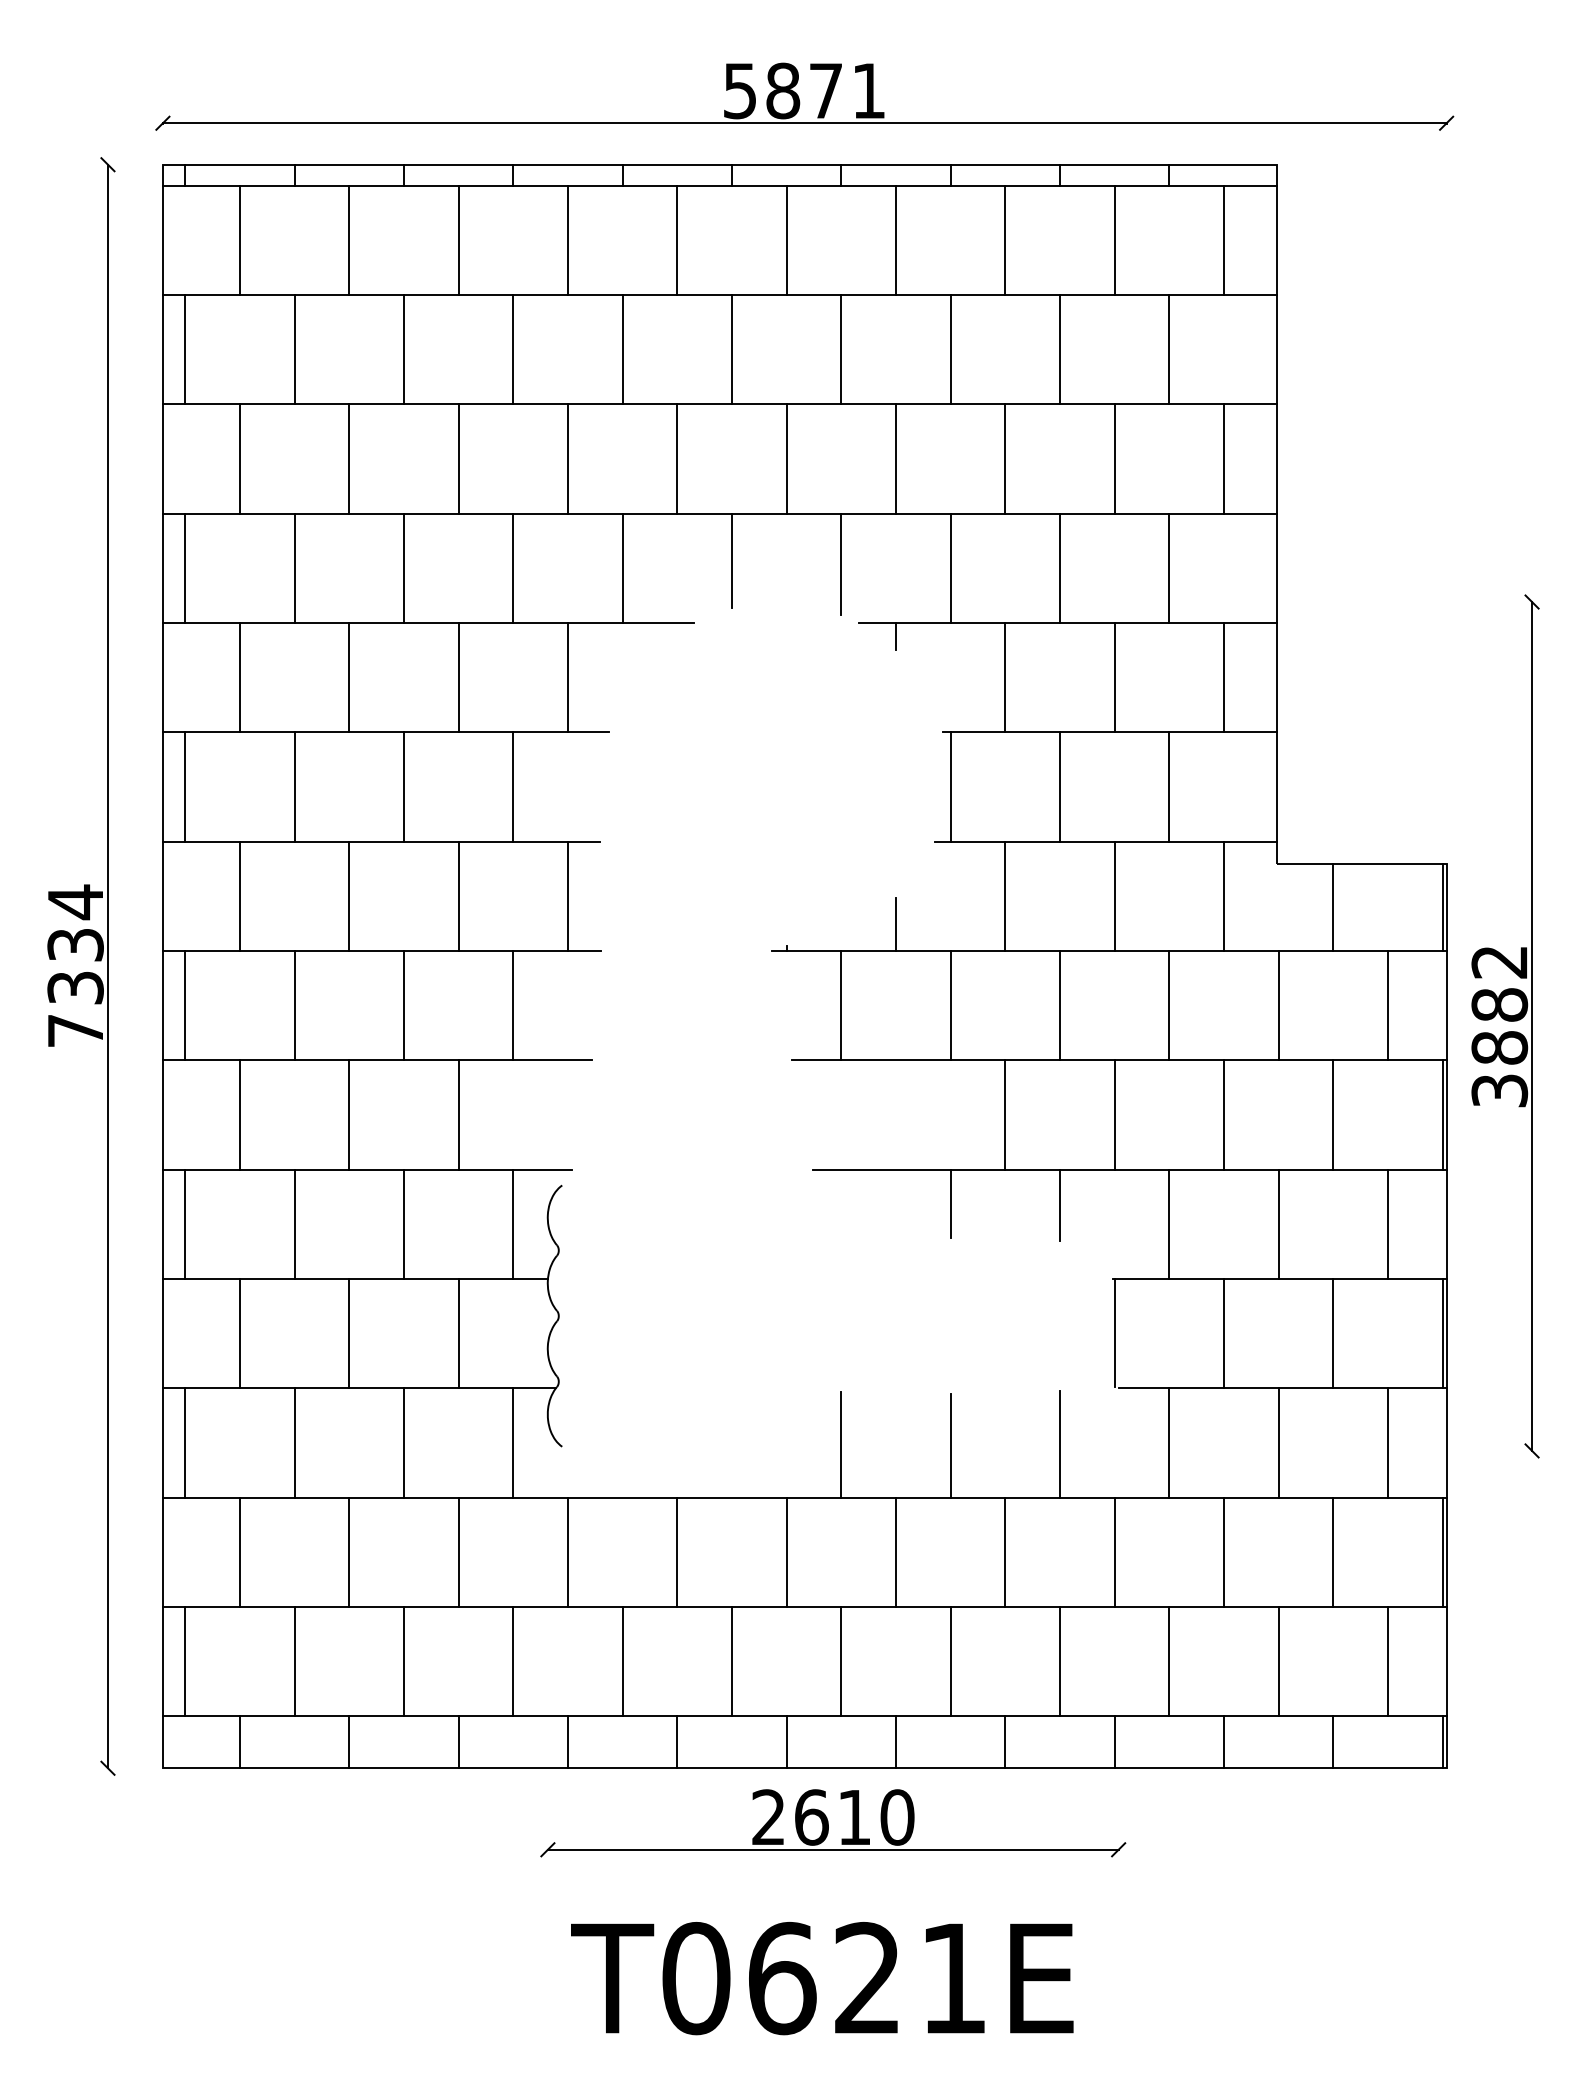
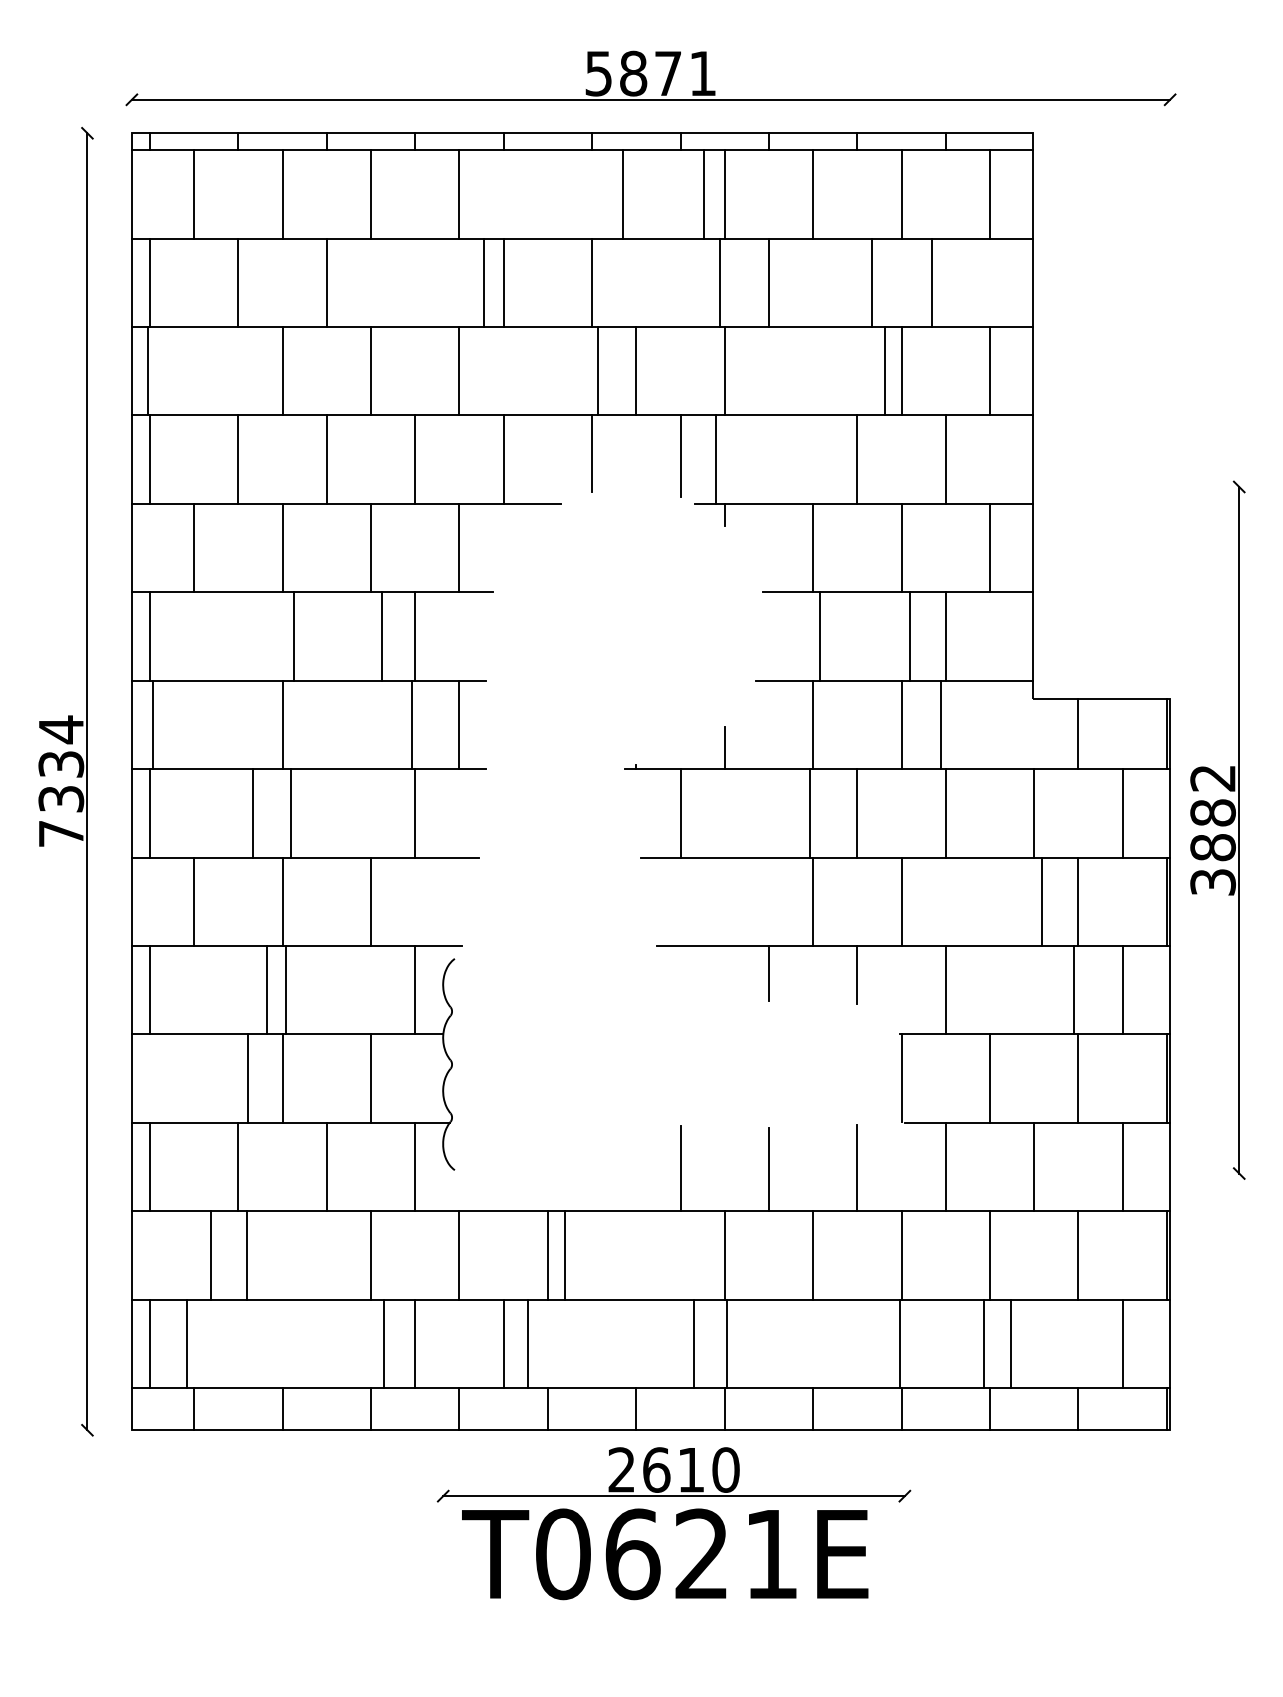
line: (676, 240) -> (622, 194), moved
line: (786, 240) -> (704, 194), moved
line: (513, 349) -> (484, 282), moved
line: (841, 349) -> (719, 282), moved
line: (1060, 349) -> (932, 282), moved
line: (1168, 349) -> (871, 282), moved
line: (240, 459) -> (148, 371), moved
line: (676, 459) -> (597, 371), moved
line: (1005, 459) -> (885, 371), moved
line: (950, 568) -> (715, 459), moved
line: (294, 786) -> (294, 636), moved
line: (403, 786) -> (381, 636), moved
line: (950, 786) -> (819, 636), moved
line: (1060, 786) -> (910, 636), moved
line: (240, 895) -> (153, 724), moved
line: (459, 895) -> (412, 724), moved
line: (1224, 895) -> (941, 724), moved
line: (294, 1005) -> (291, 813), moved
line: (403, 1005) -> (252, 813), moved
line: (950, 1005) -> (809, 813), moved
line: (1224, 1114) -> (1042, 901), moved
line: (294, 1224) -> (286, 990), moved
line: (403, 1224) -> (266, 990), moved
line: (1278, 1224) -> (1074, 990), moved
line: (240, 1333) -> (248, 1078), moved
line: (240, 1552) -> (247, 1255), moved
line: (349, 1552) -> (210, 1255), moved
line: (786, 1552) -> (565, 1255), moved
line: (294, 1661) -> (187, 1343), moved
line: (403, 1661) -> (383, 1343), moved
line: (732, 1661) -> (528, 1343), moved
line: (841, 1661) -> (726, 1343), moved
line: (950, 1661) -> (693, 1343), moved
line: (1060, 1661) -> (900, 1343), moved
line: (1168, 1661) -> (1010, 1343), moved
line: (1278, 1661) -> (984, 1343), moved
text: (822, 1978) -> (665, 1554), moved

